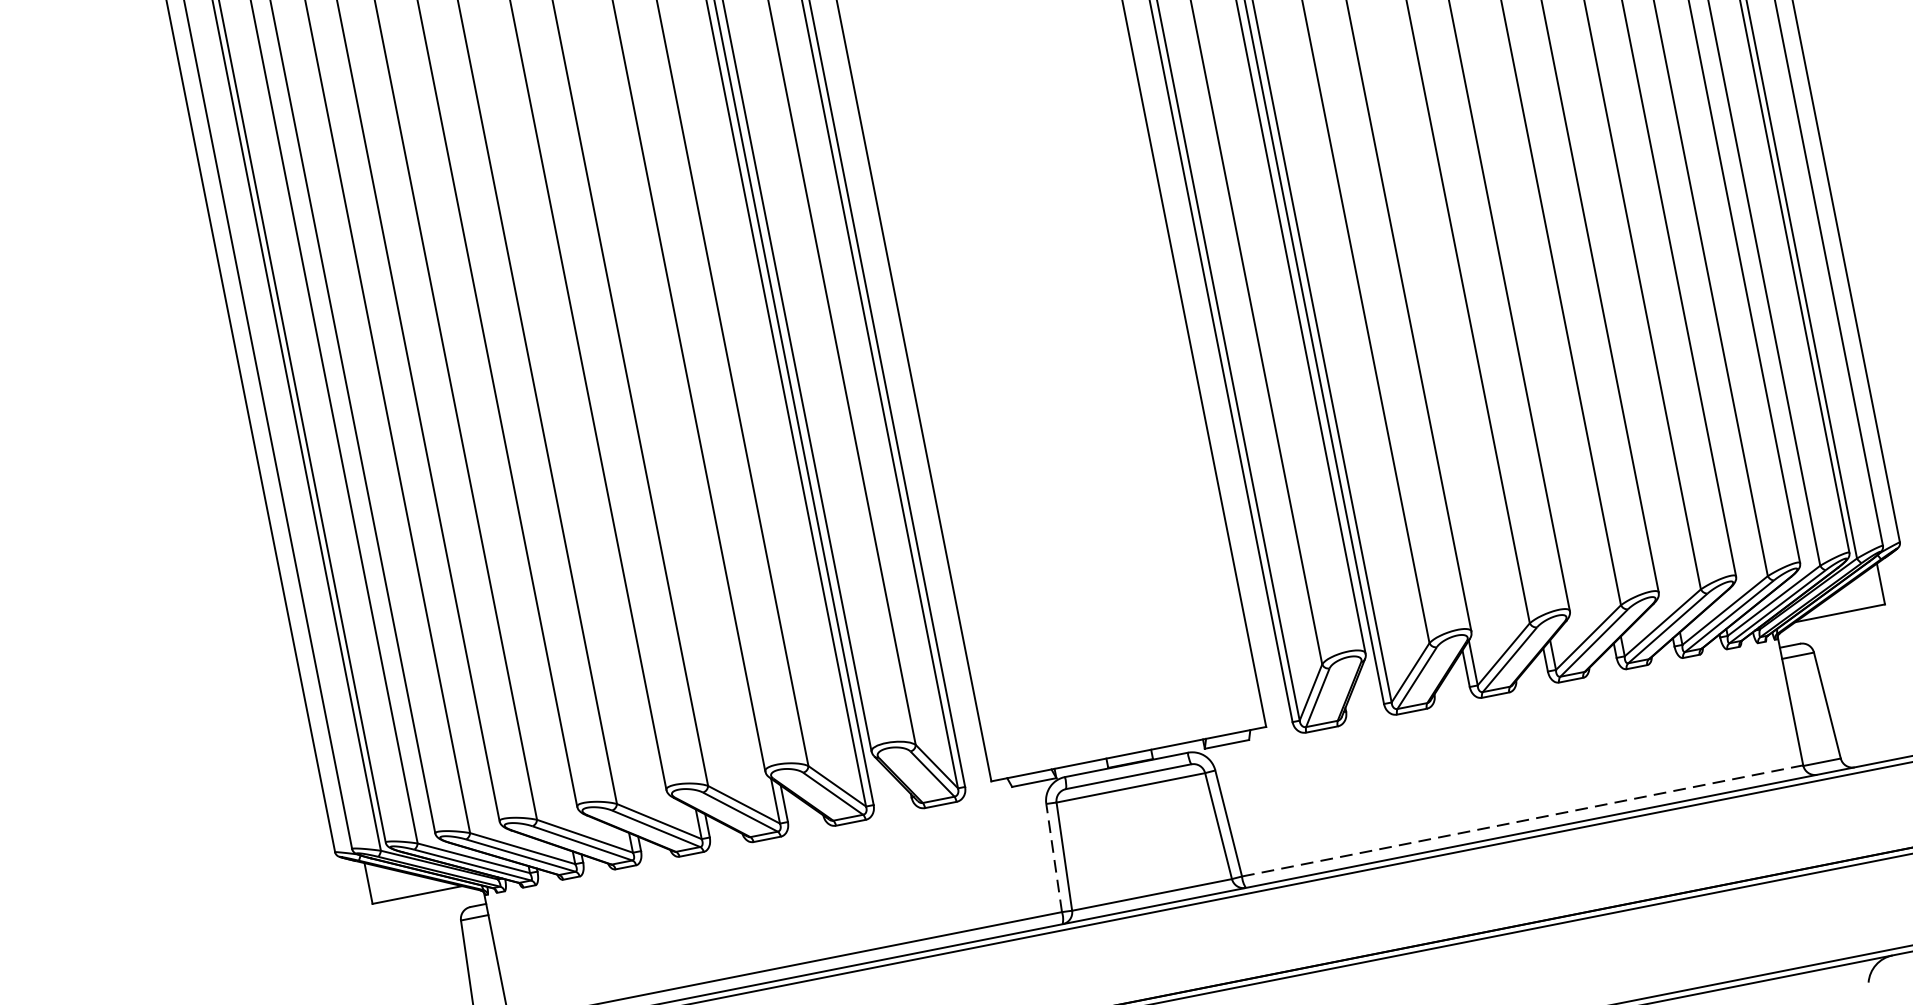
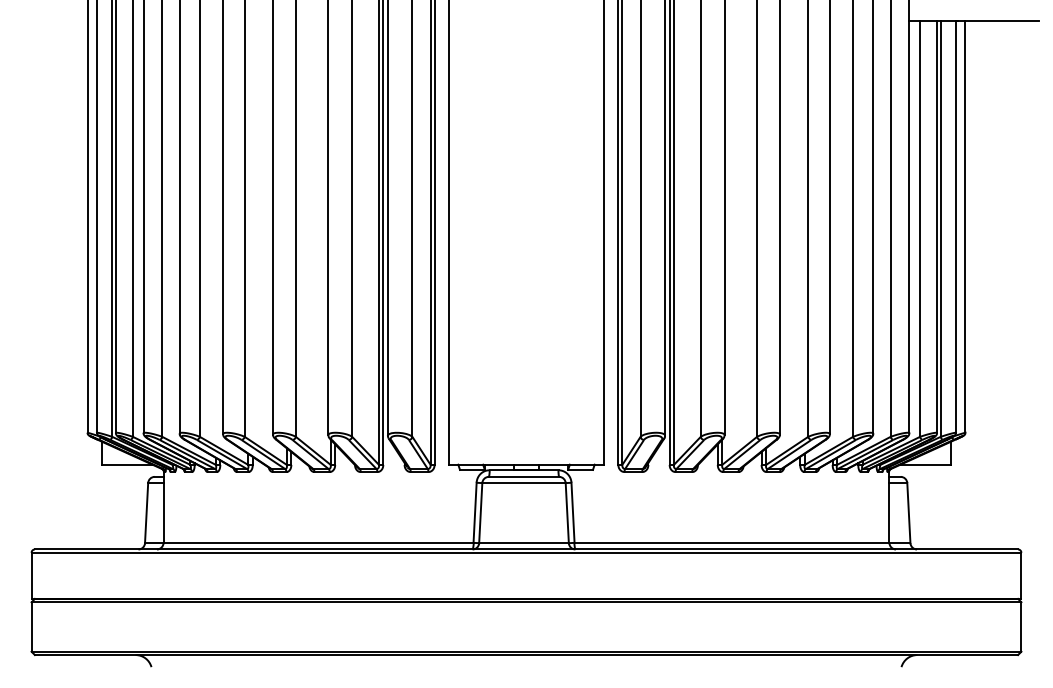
line: (1523, 820) -> (732, 542), dashed -> solid
line: (1054, 857) -> (475, 512), dashed -> solid

